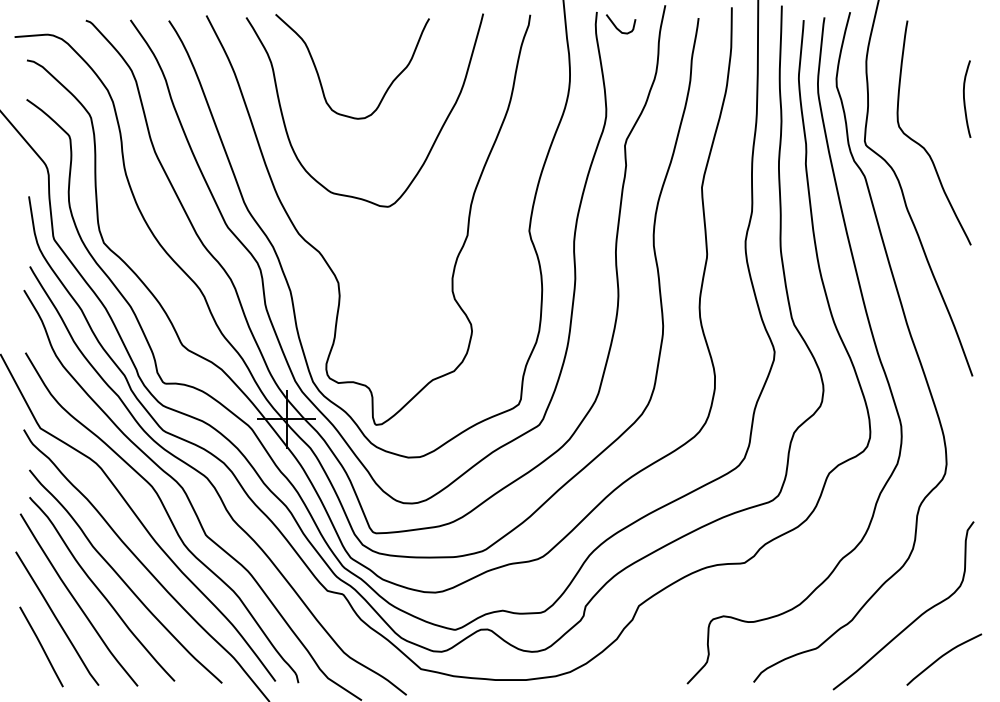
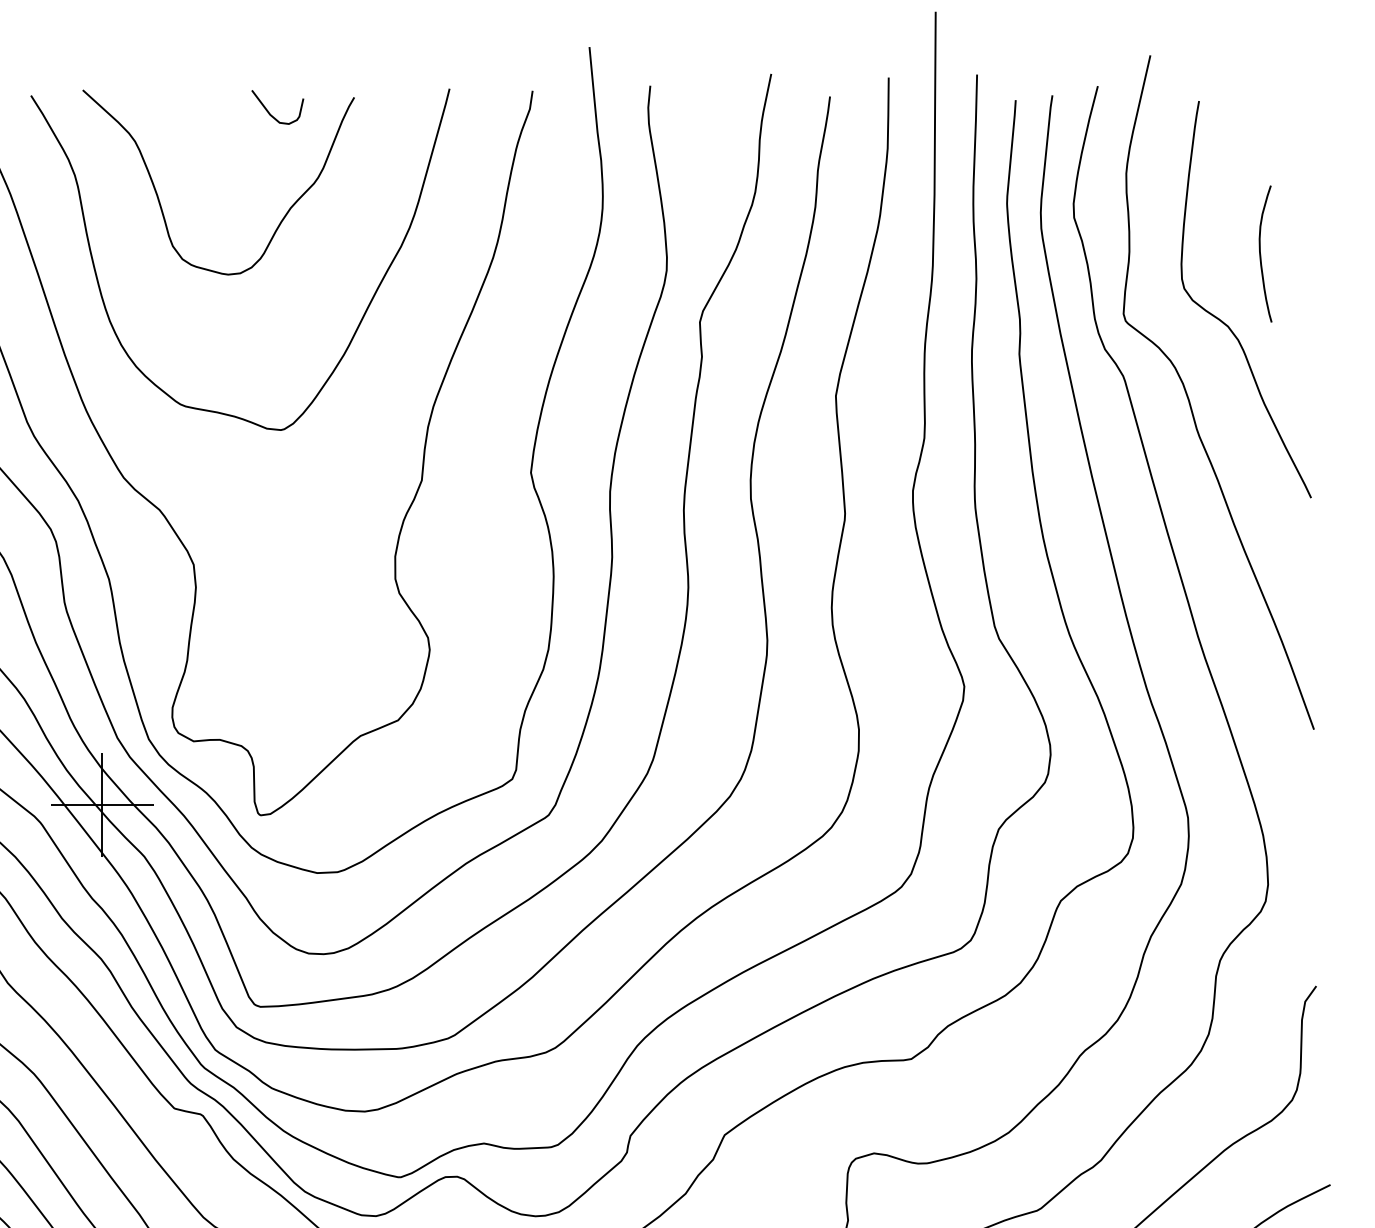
curve: (617, 27) -> (271, 113), moved
curve: (965, 100) -> (1262, 256), moved

